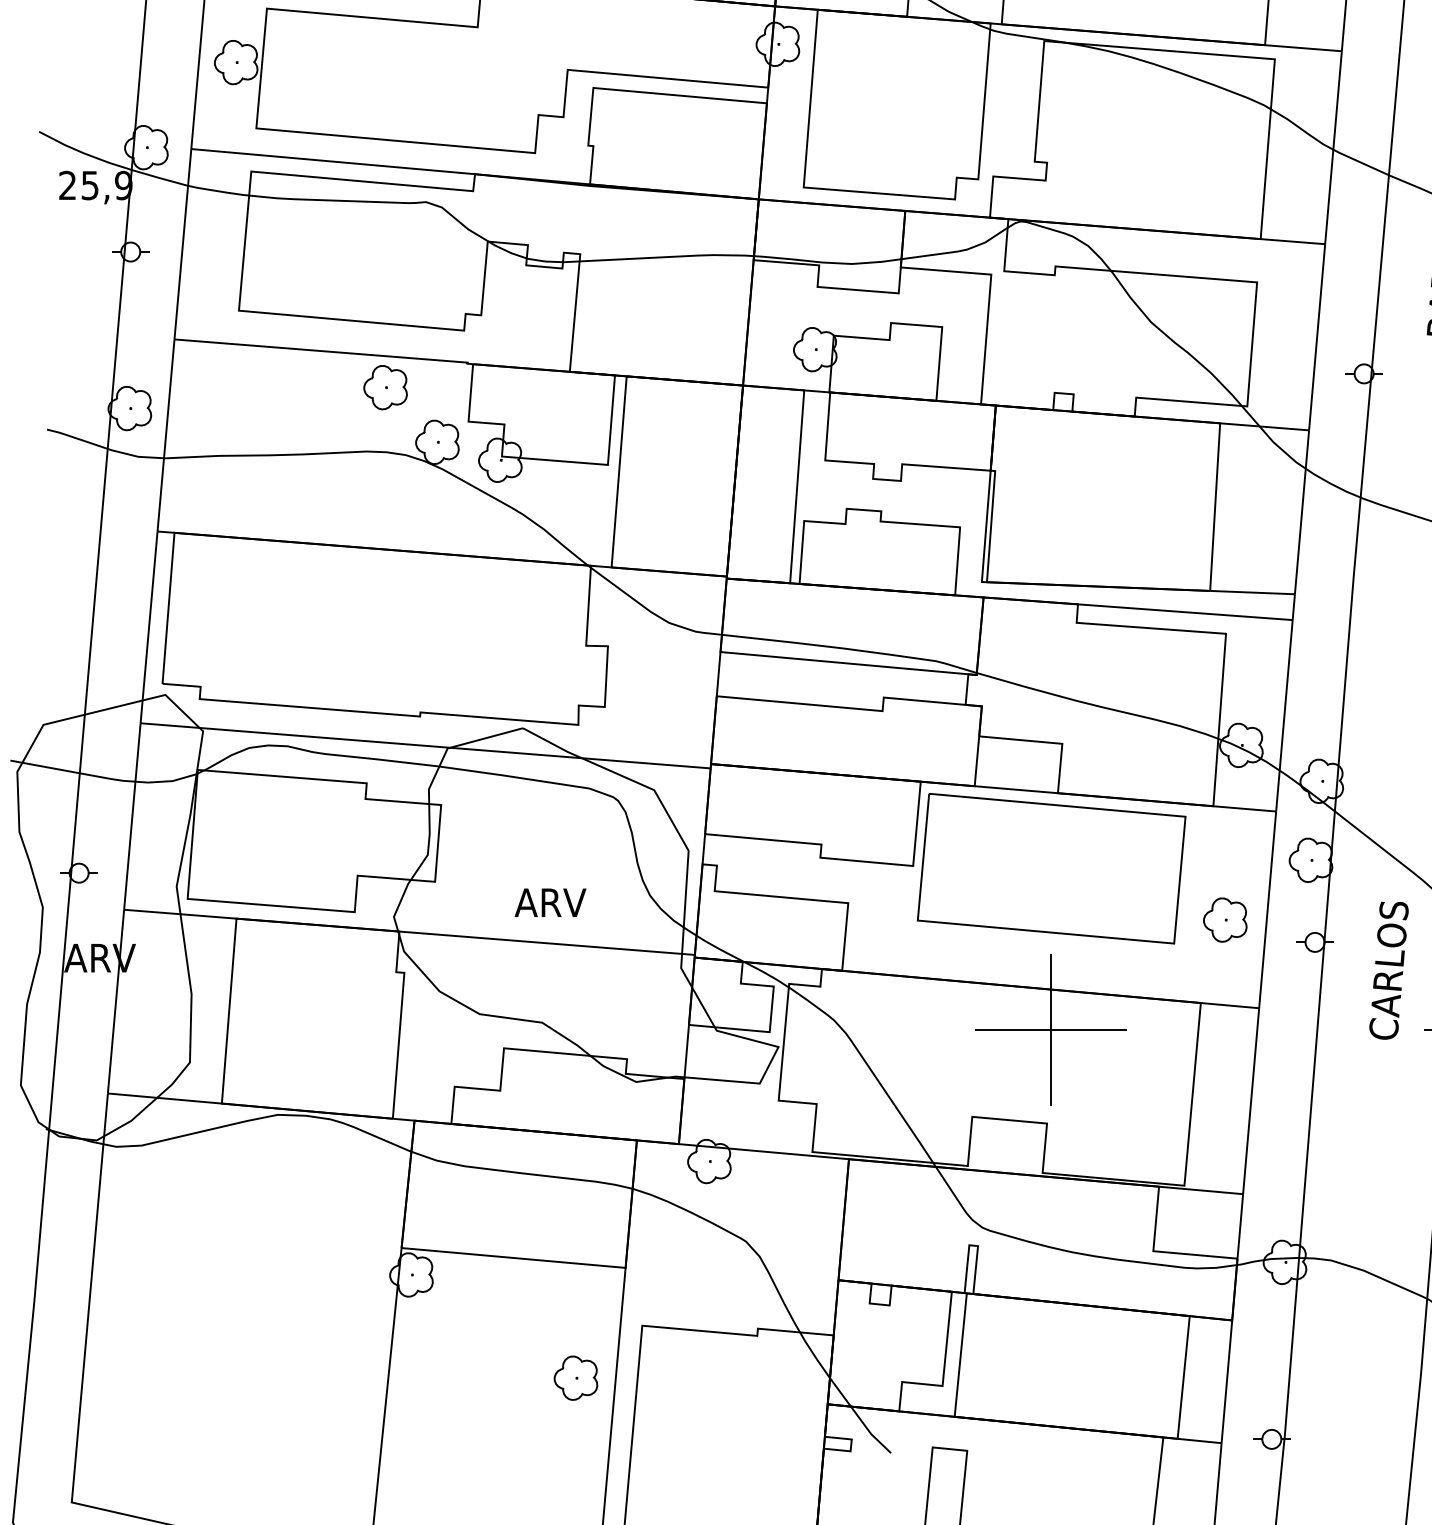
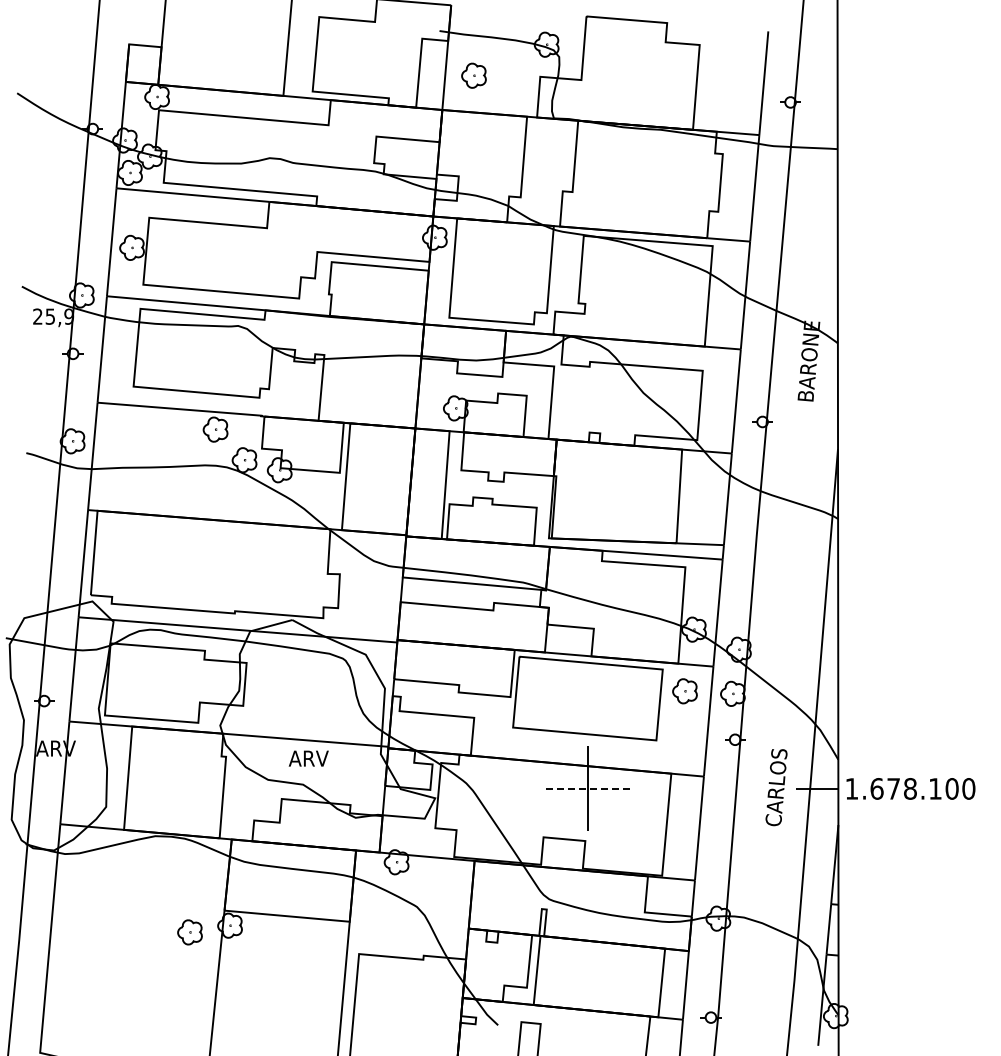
text: (550, 902) -> (308, 758), moved
part: (1224, 920) -> (684, 691), moved
text: (1388, 970) -> (776, 787), moved
line: (1050, 1029) -> (587, 788), solid -> dashed
part: (575, 1378) -> (189, 932), moved

